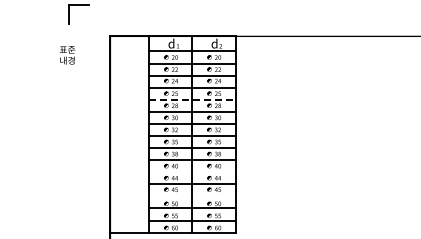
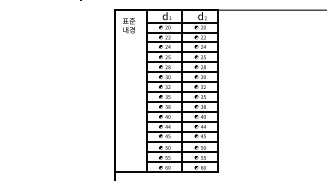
text: (67, 55) -> (128, 25), moved
line: (192, 99) -> (182, 62), dashed -> solid
line: (192, 172) -> (182, 122), added
line: (192, 196) -> (182, 141), added

